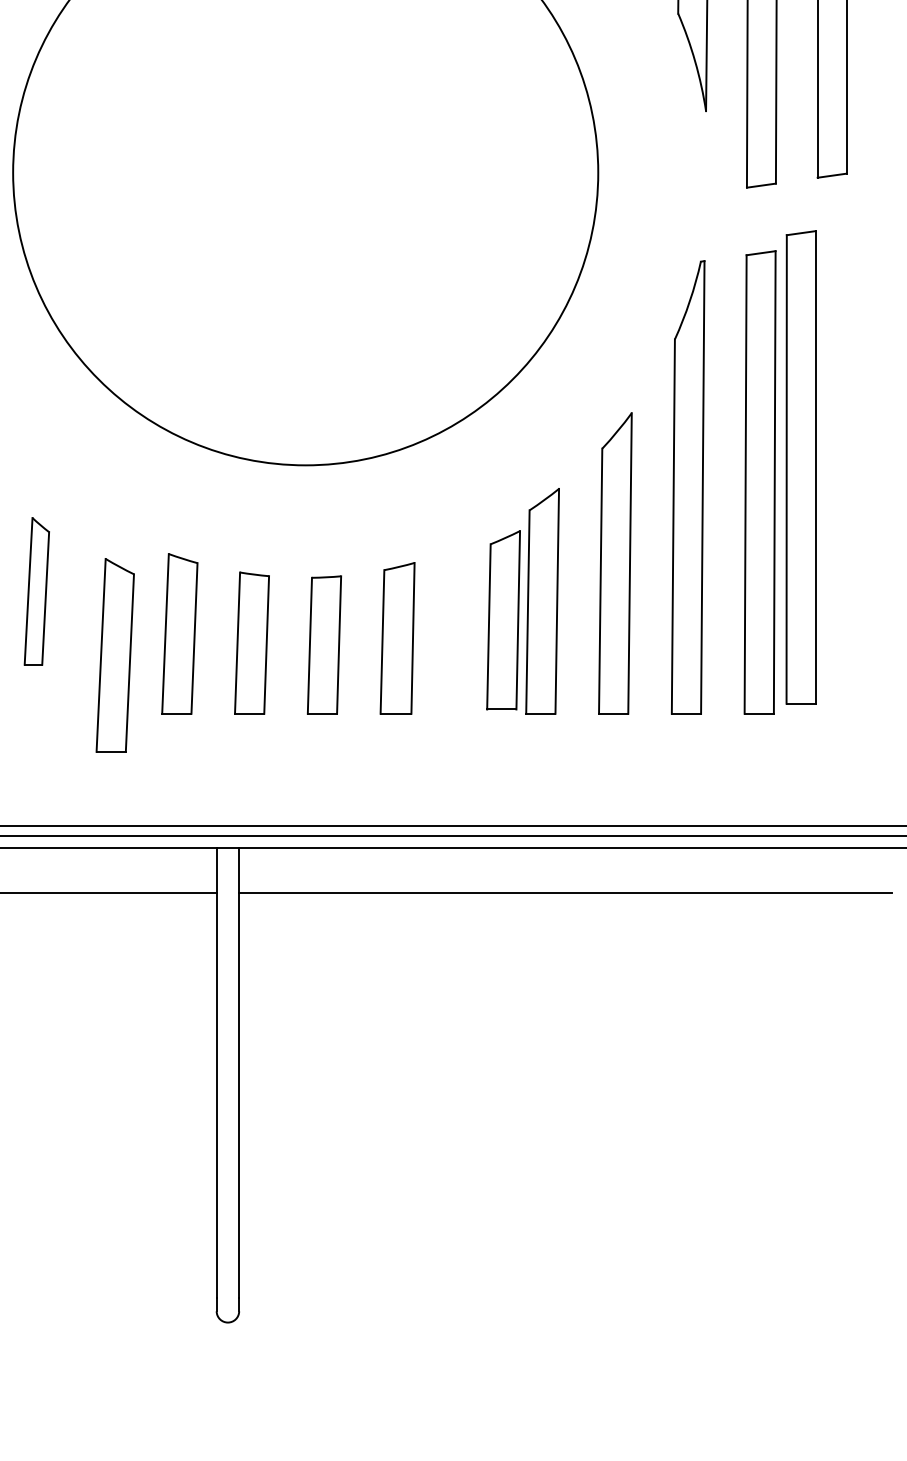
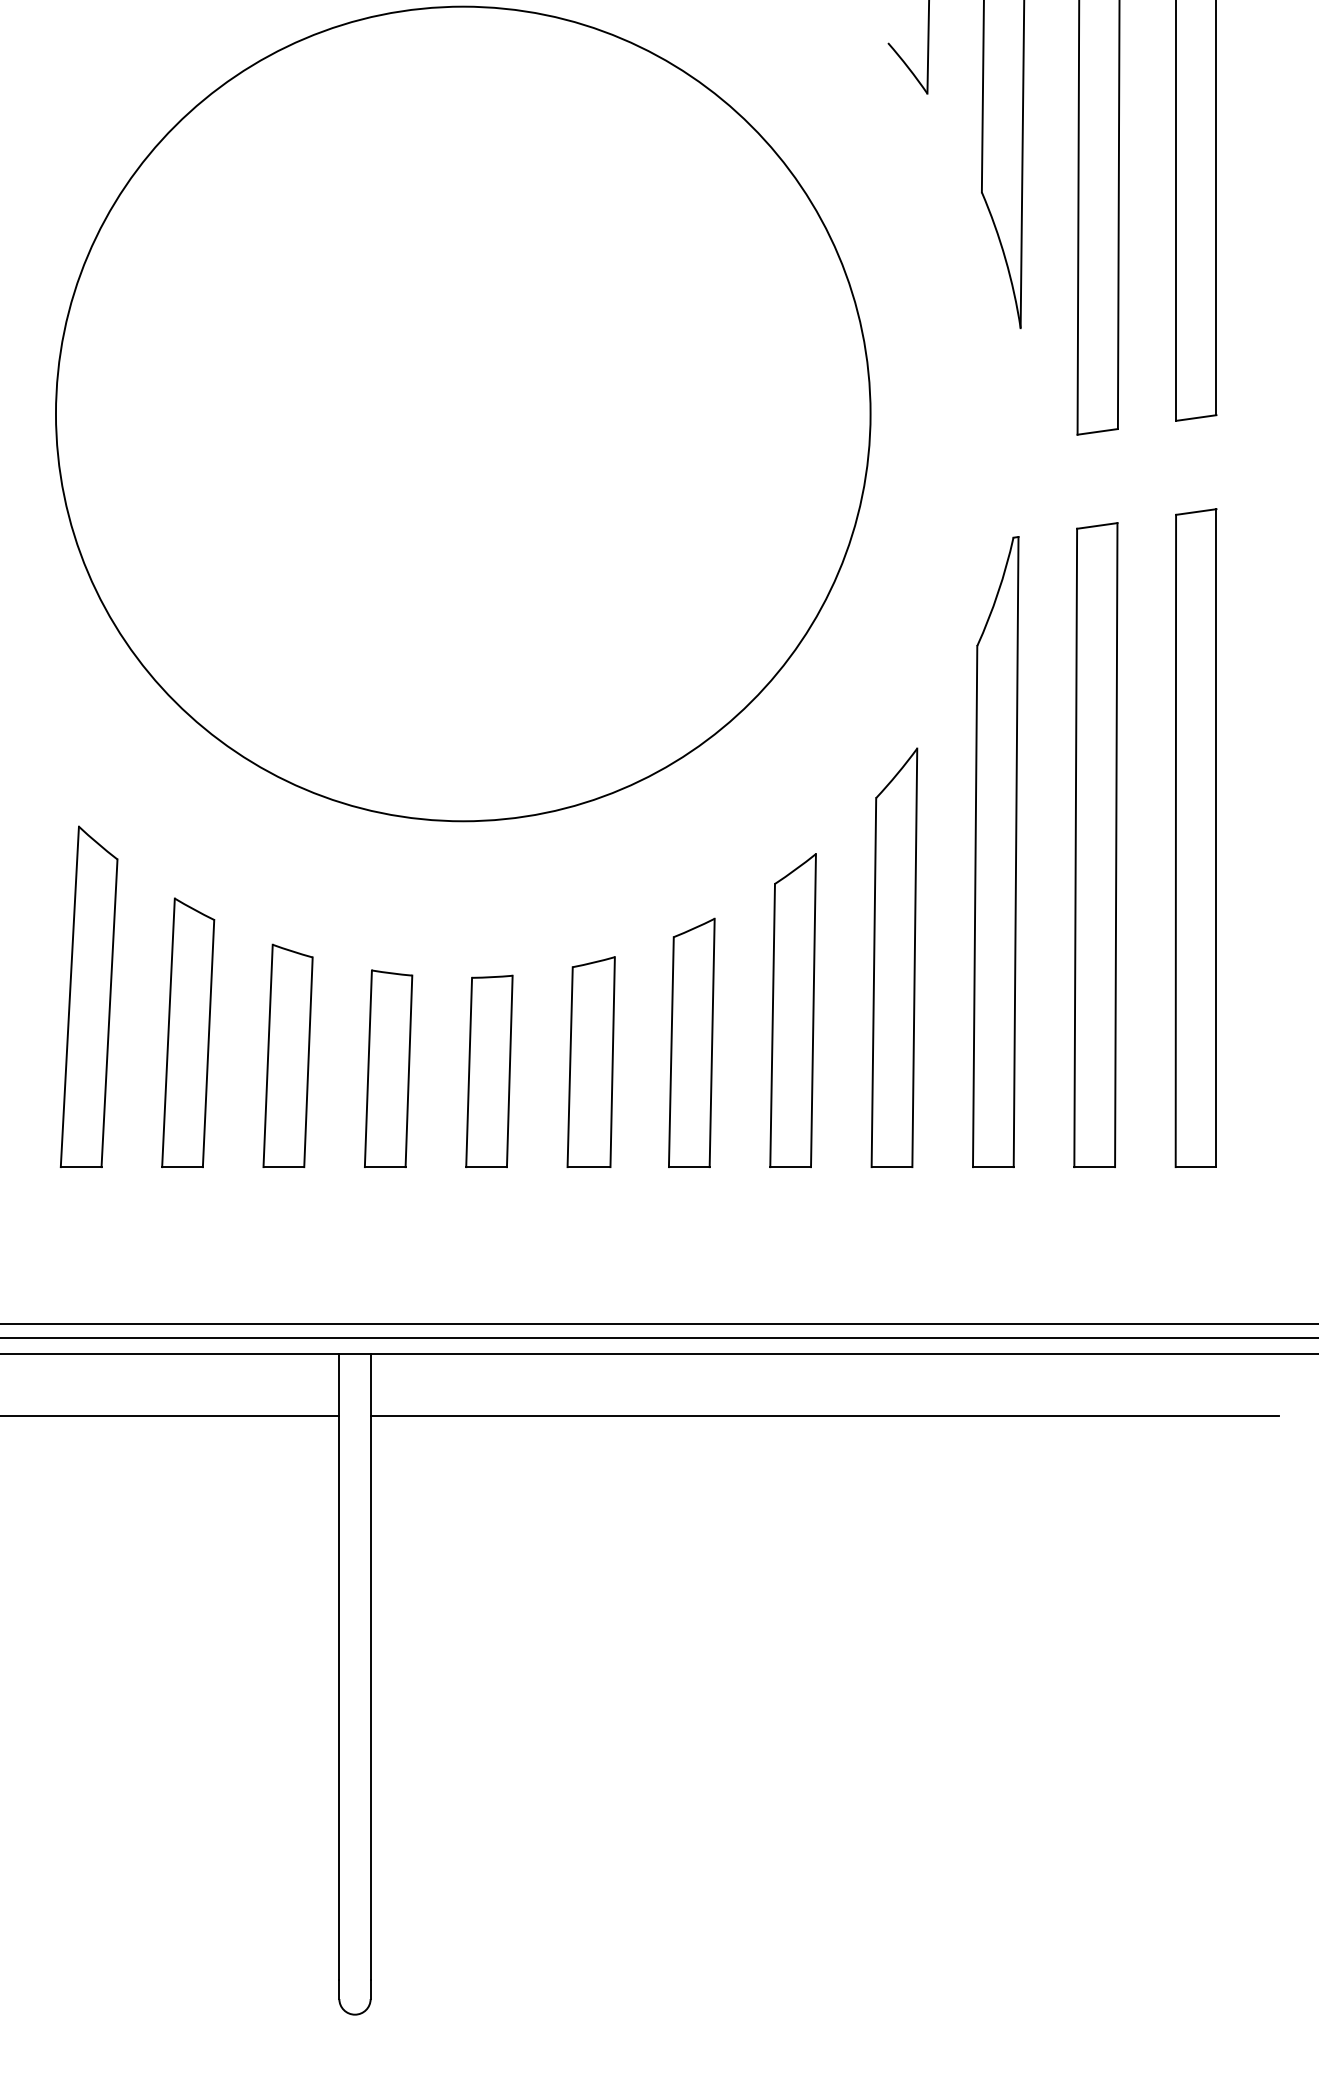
part: (800, 466) -> (1195, 837), moved
part: (36, 591) -> (88, 996), size x1.67
part: (503, 619) -> (691, 1042), moved
part: (115, 655) -> (188, 1032), moved

